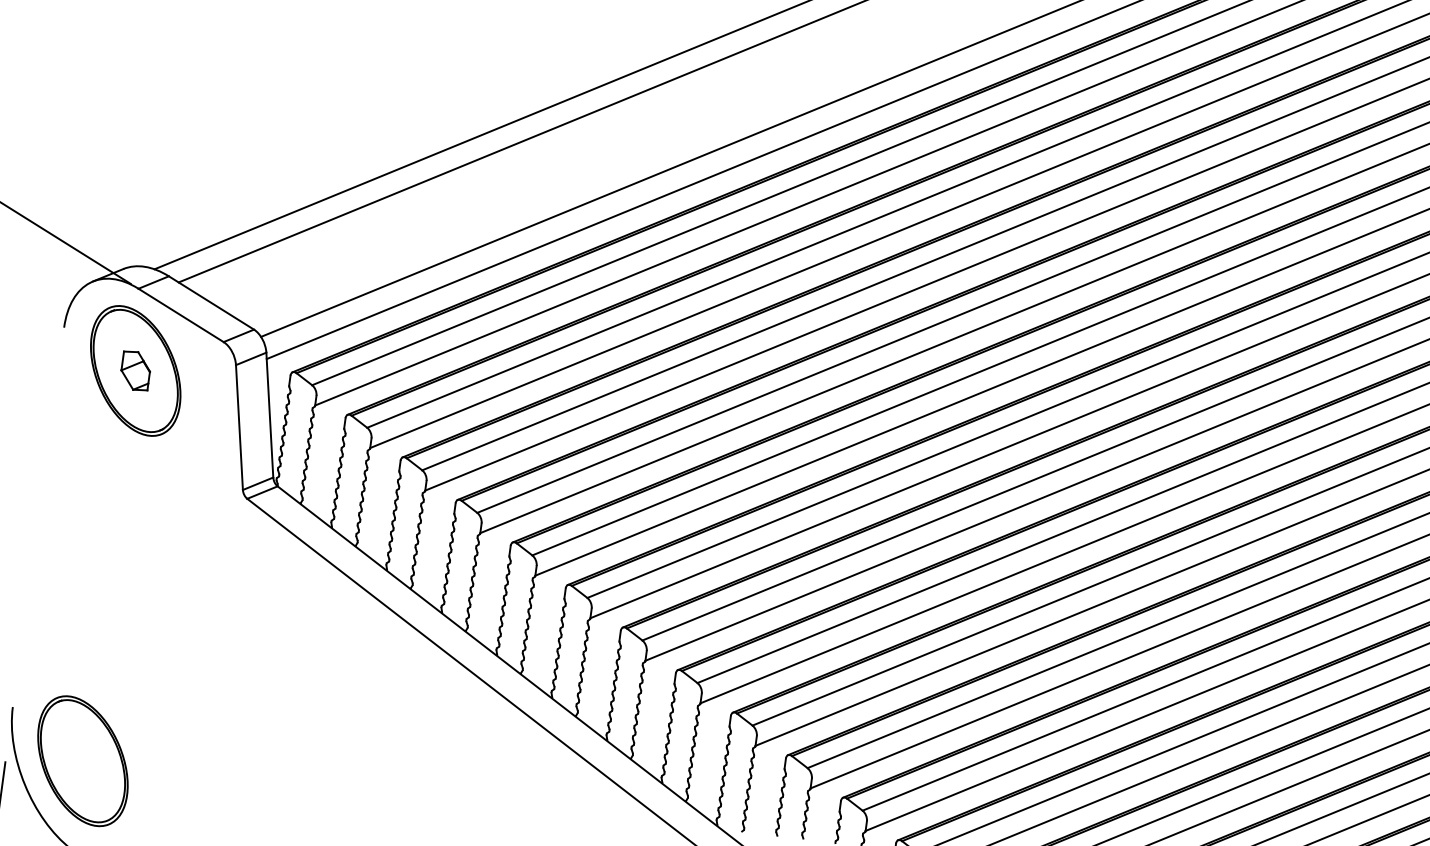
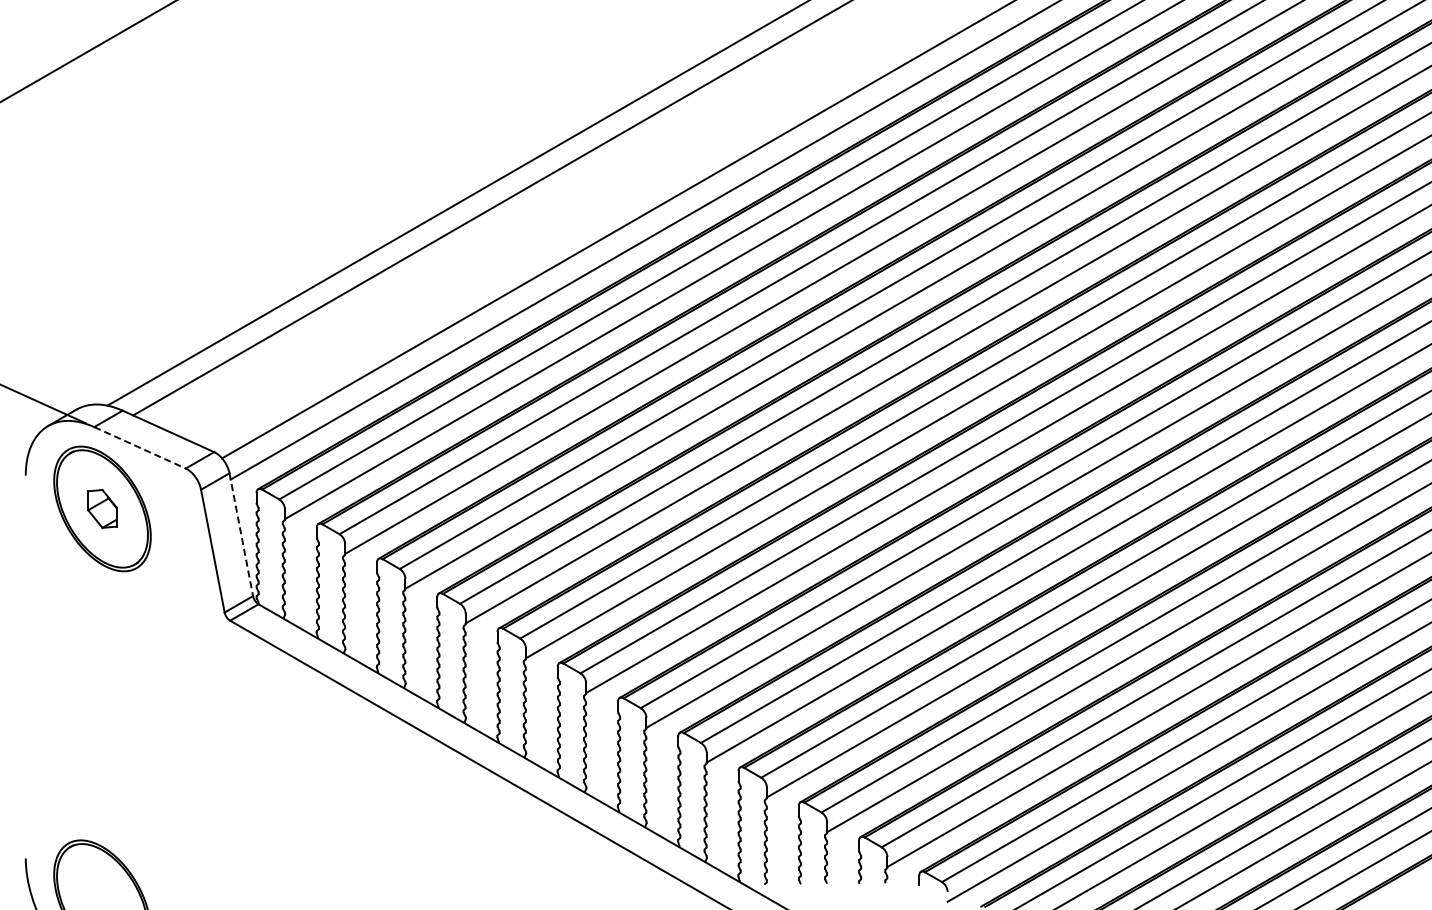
line: (181, 316) -> (140, 448), solid -> dashed
line: (270, 414) -> (241, 534), solid -> dashed

